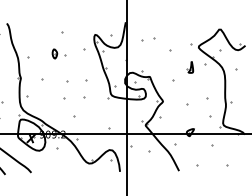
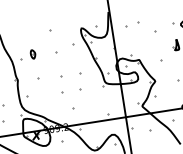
part: (54, 53) -> (32, 54), moved

